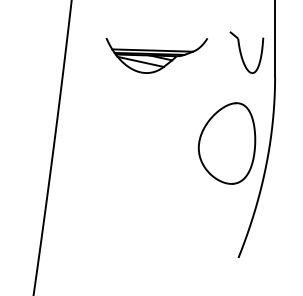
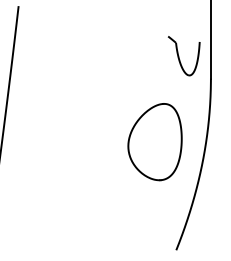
part: (156, 55) -> (98, 58), removed
part: (226, 143) -> (154, 142), moved

